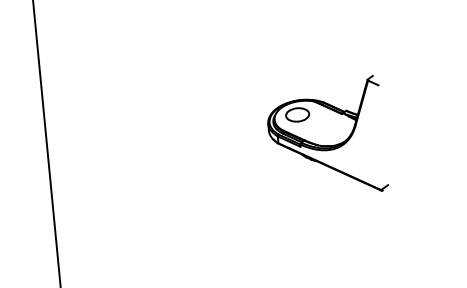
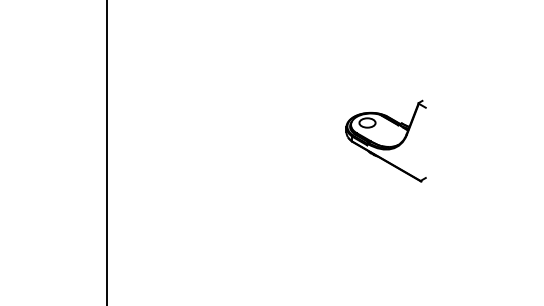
part: (325, 137) -> (385, 140), size x0.7

